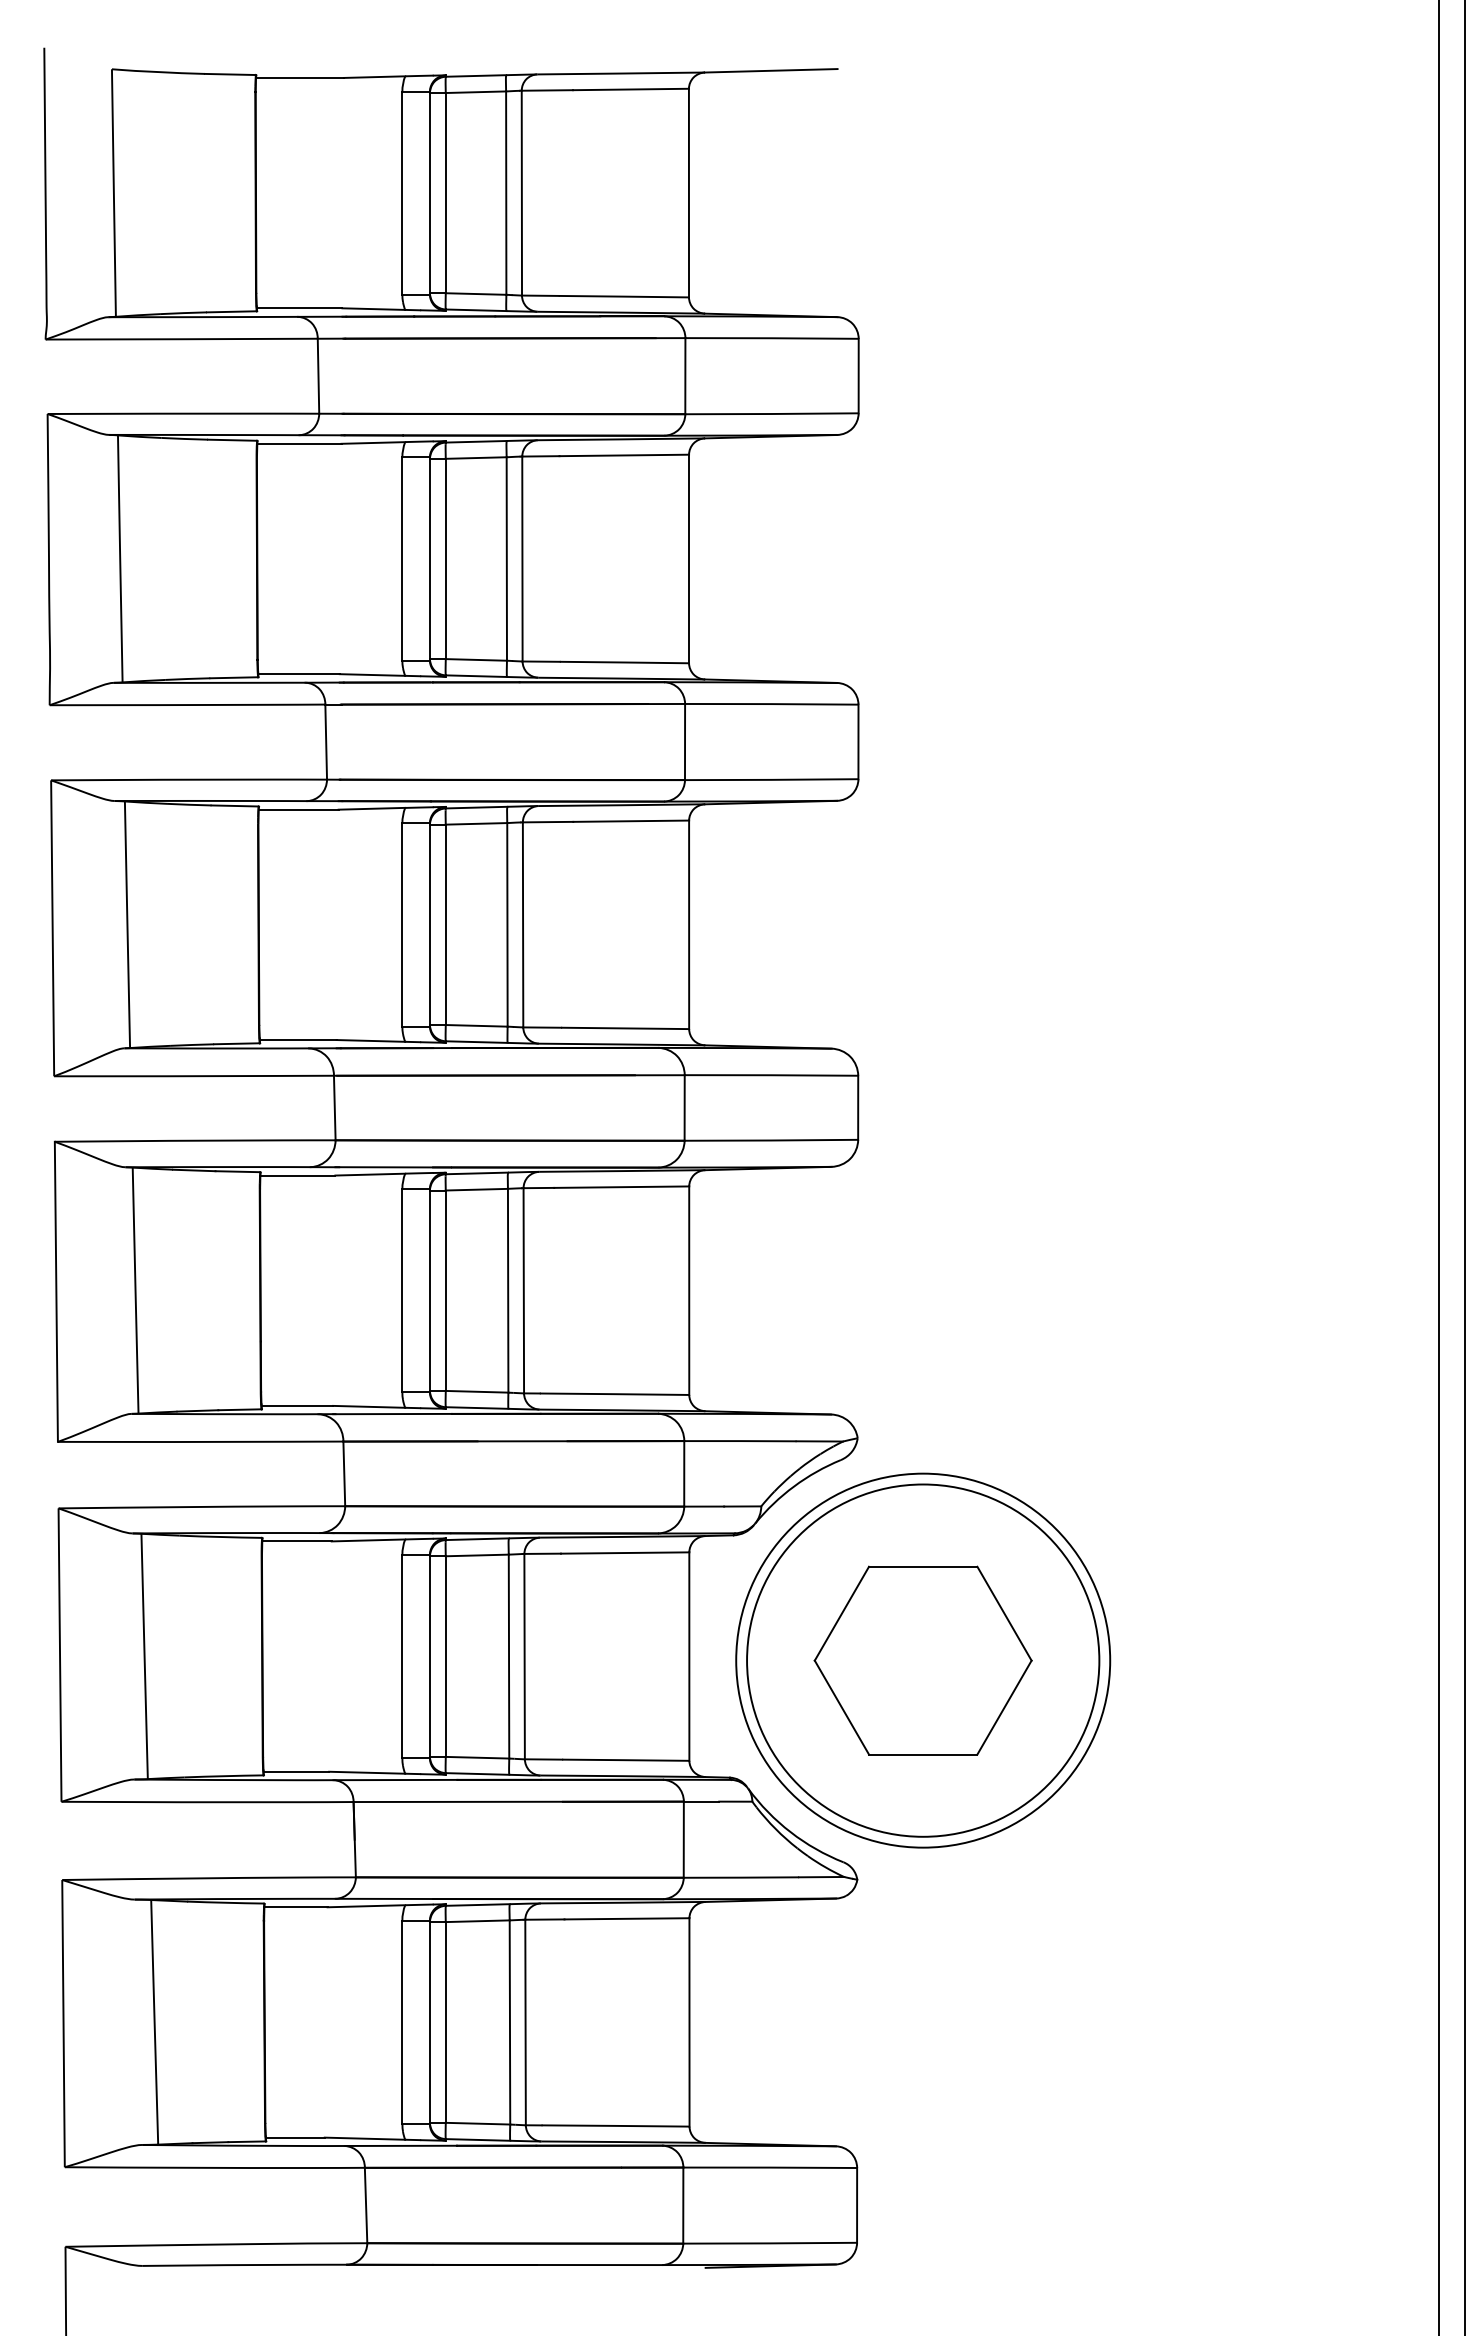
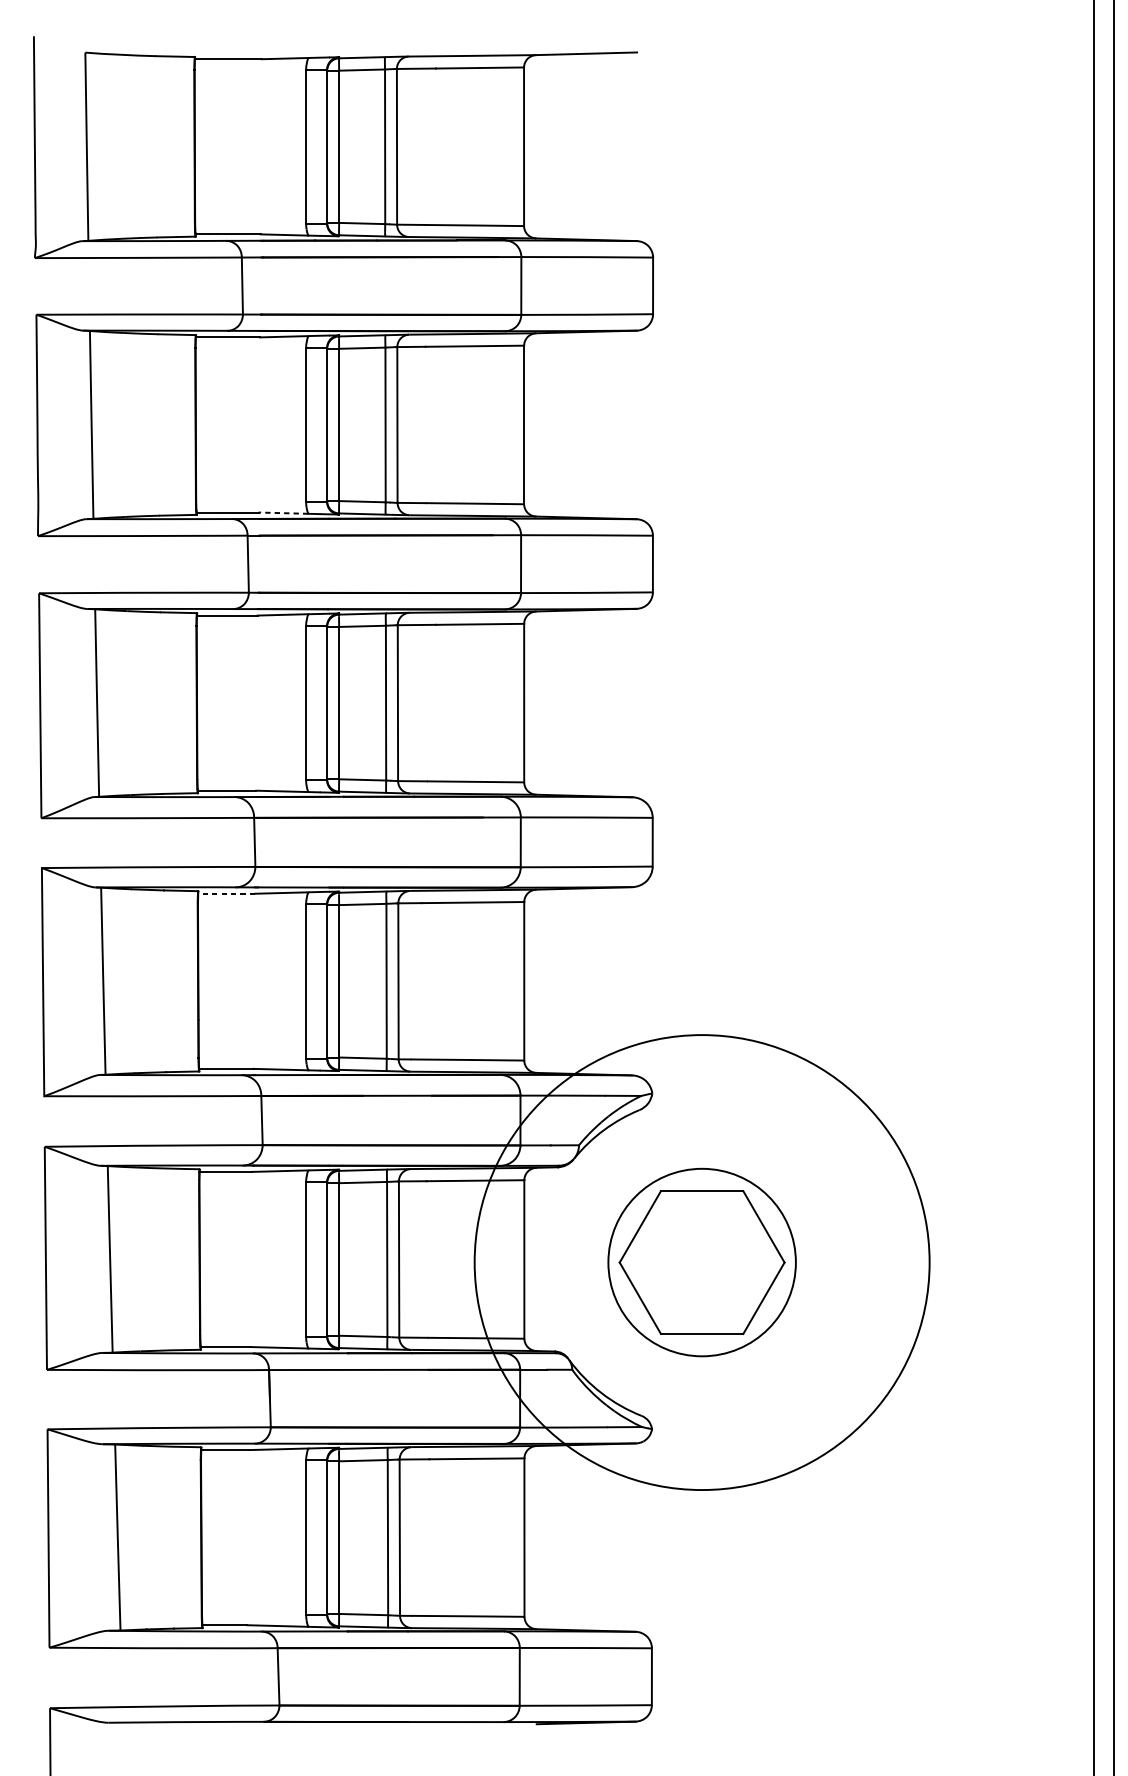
line: (372, 675) -> (283, 513), solid -> dashed
line: (297, 1175) -> (226, 893), solid -> dashed
circle: (923, 1660) -> (702, 1262), size x0.7
circle: (923, 1660) -> (702, 1262), size x1.6

